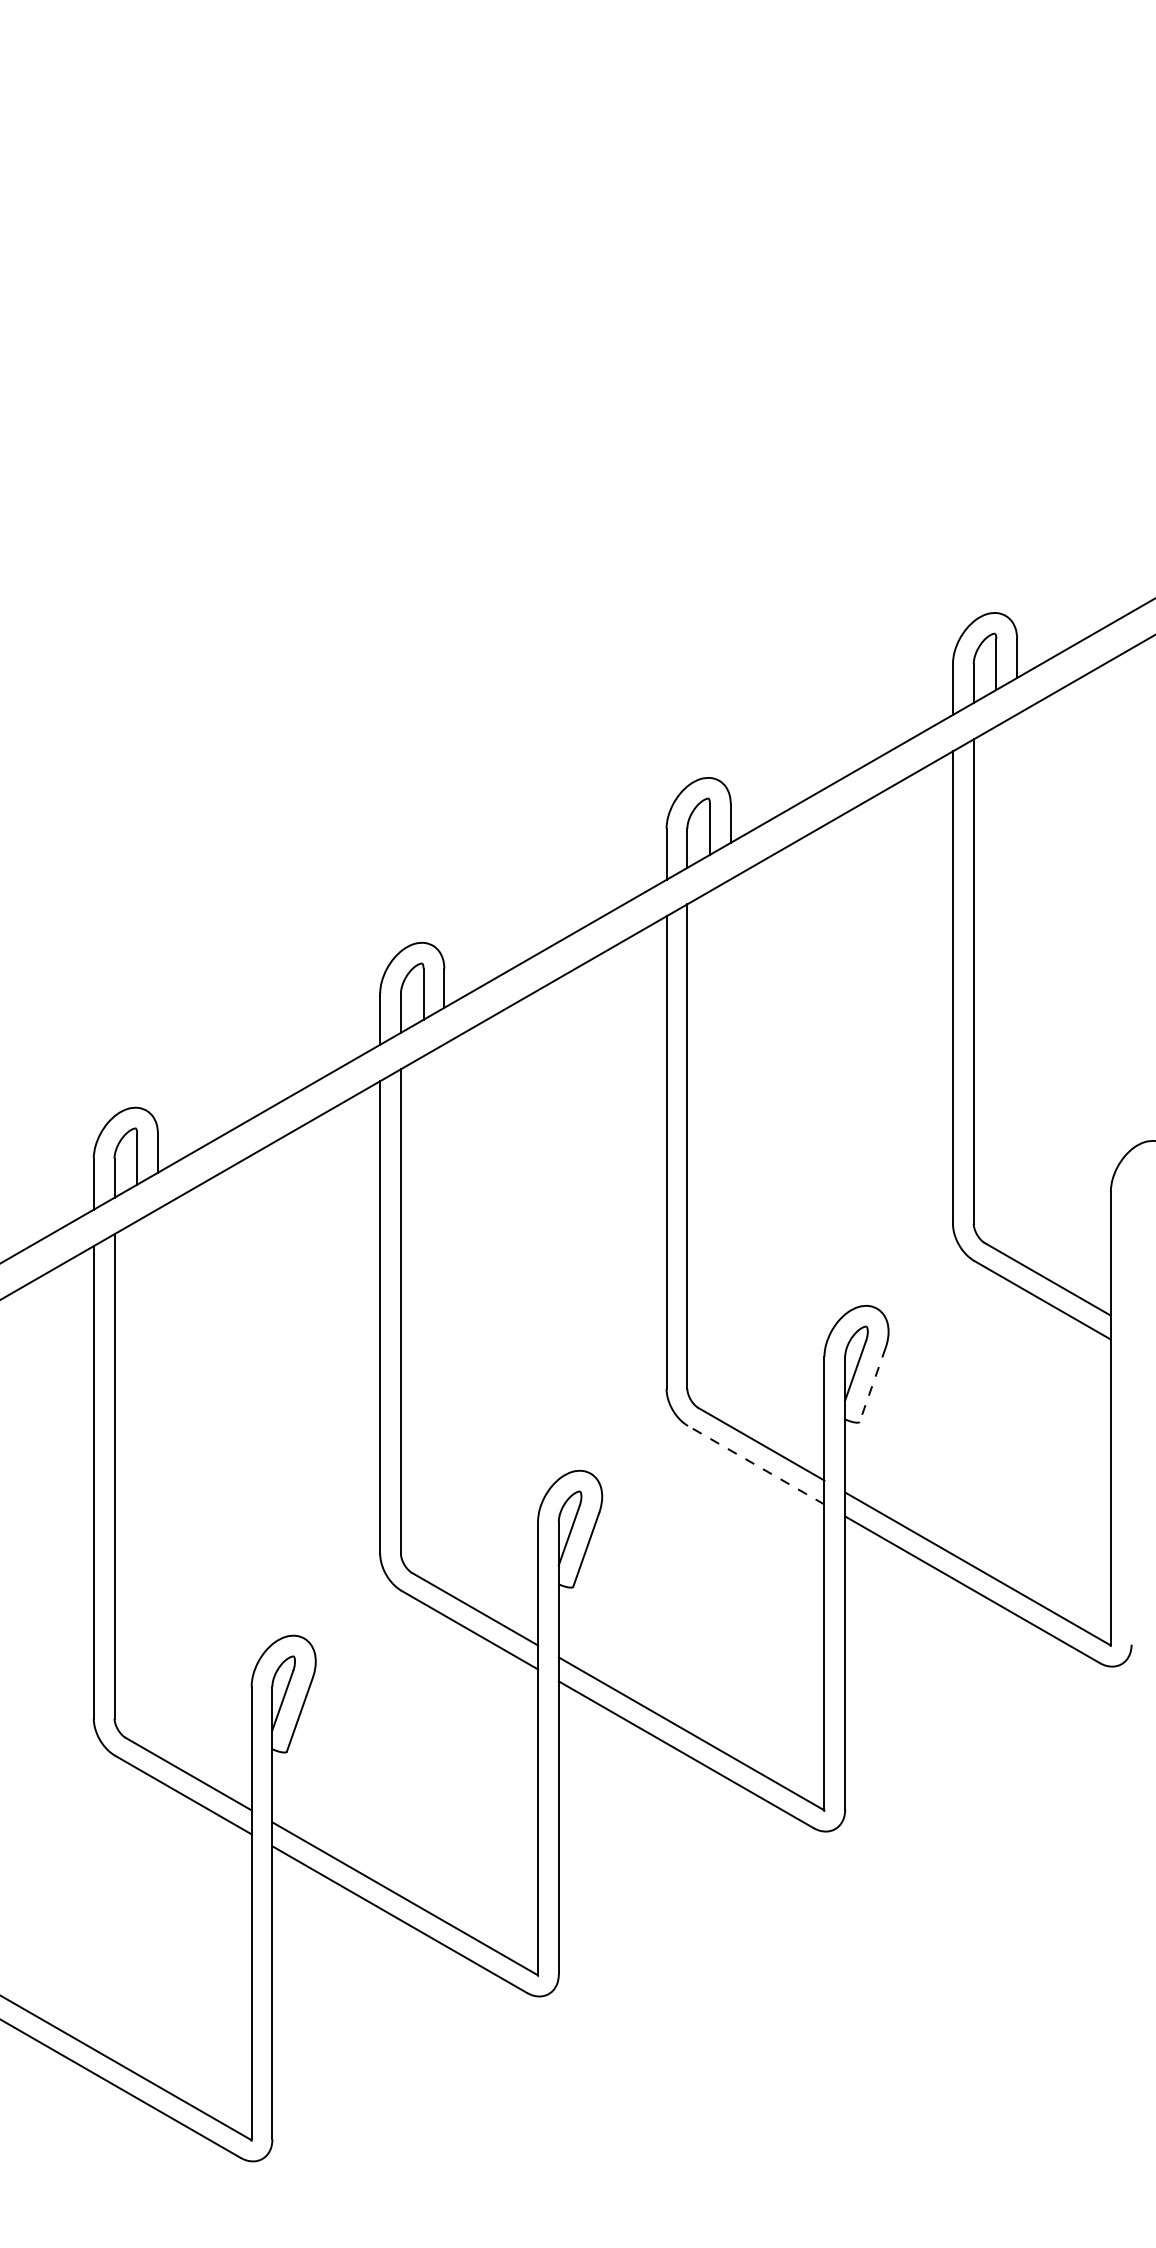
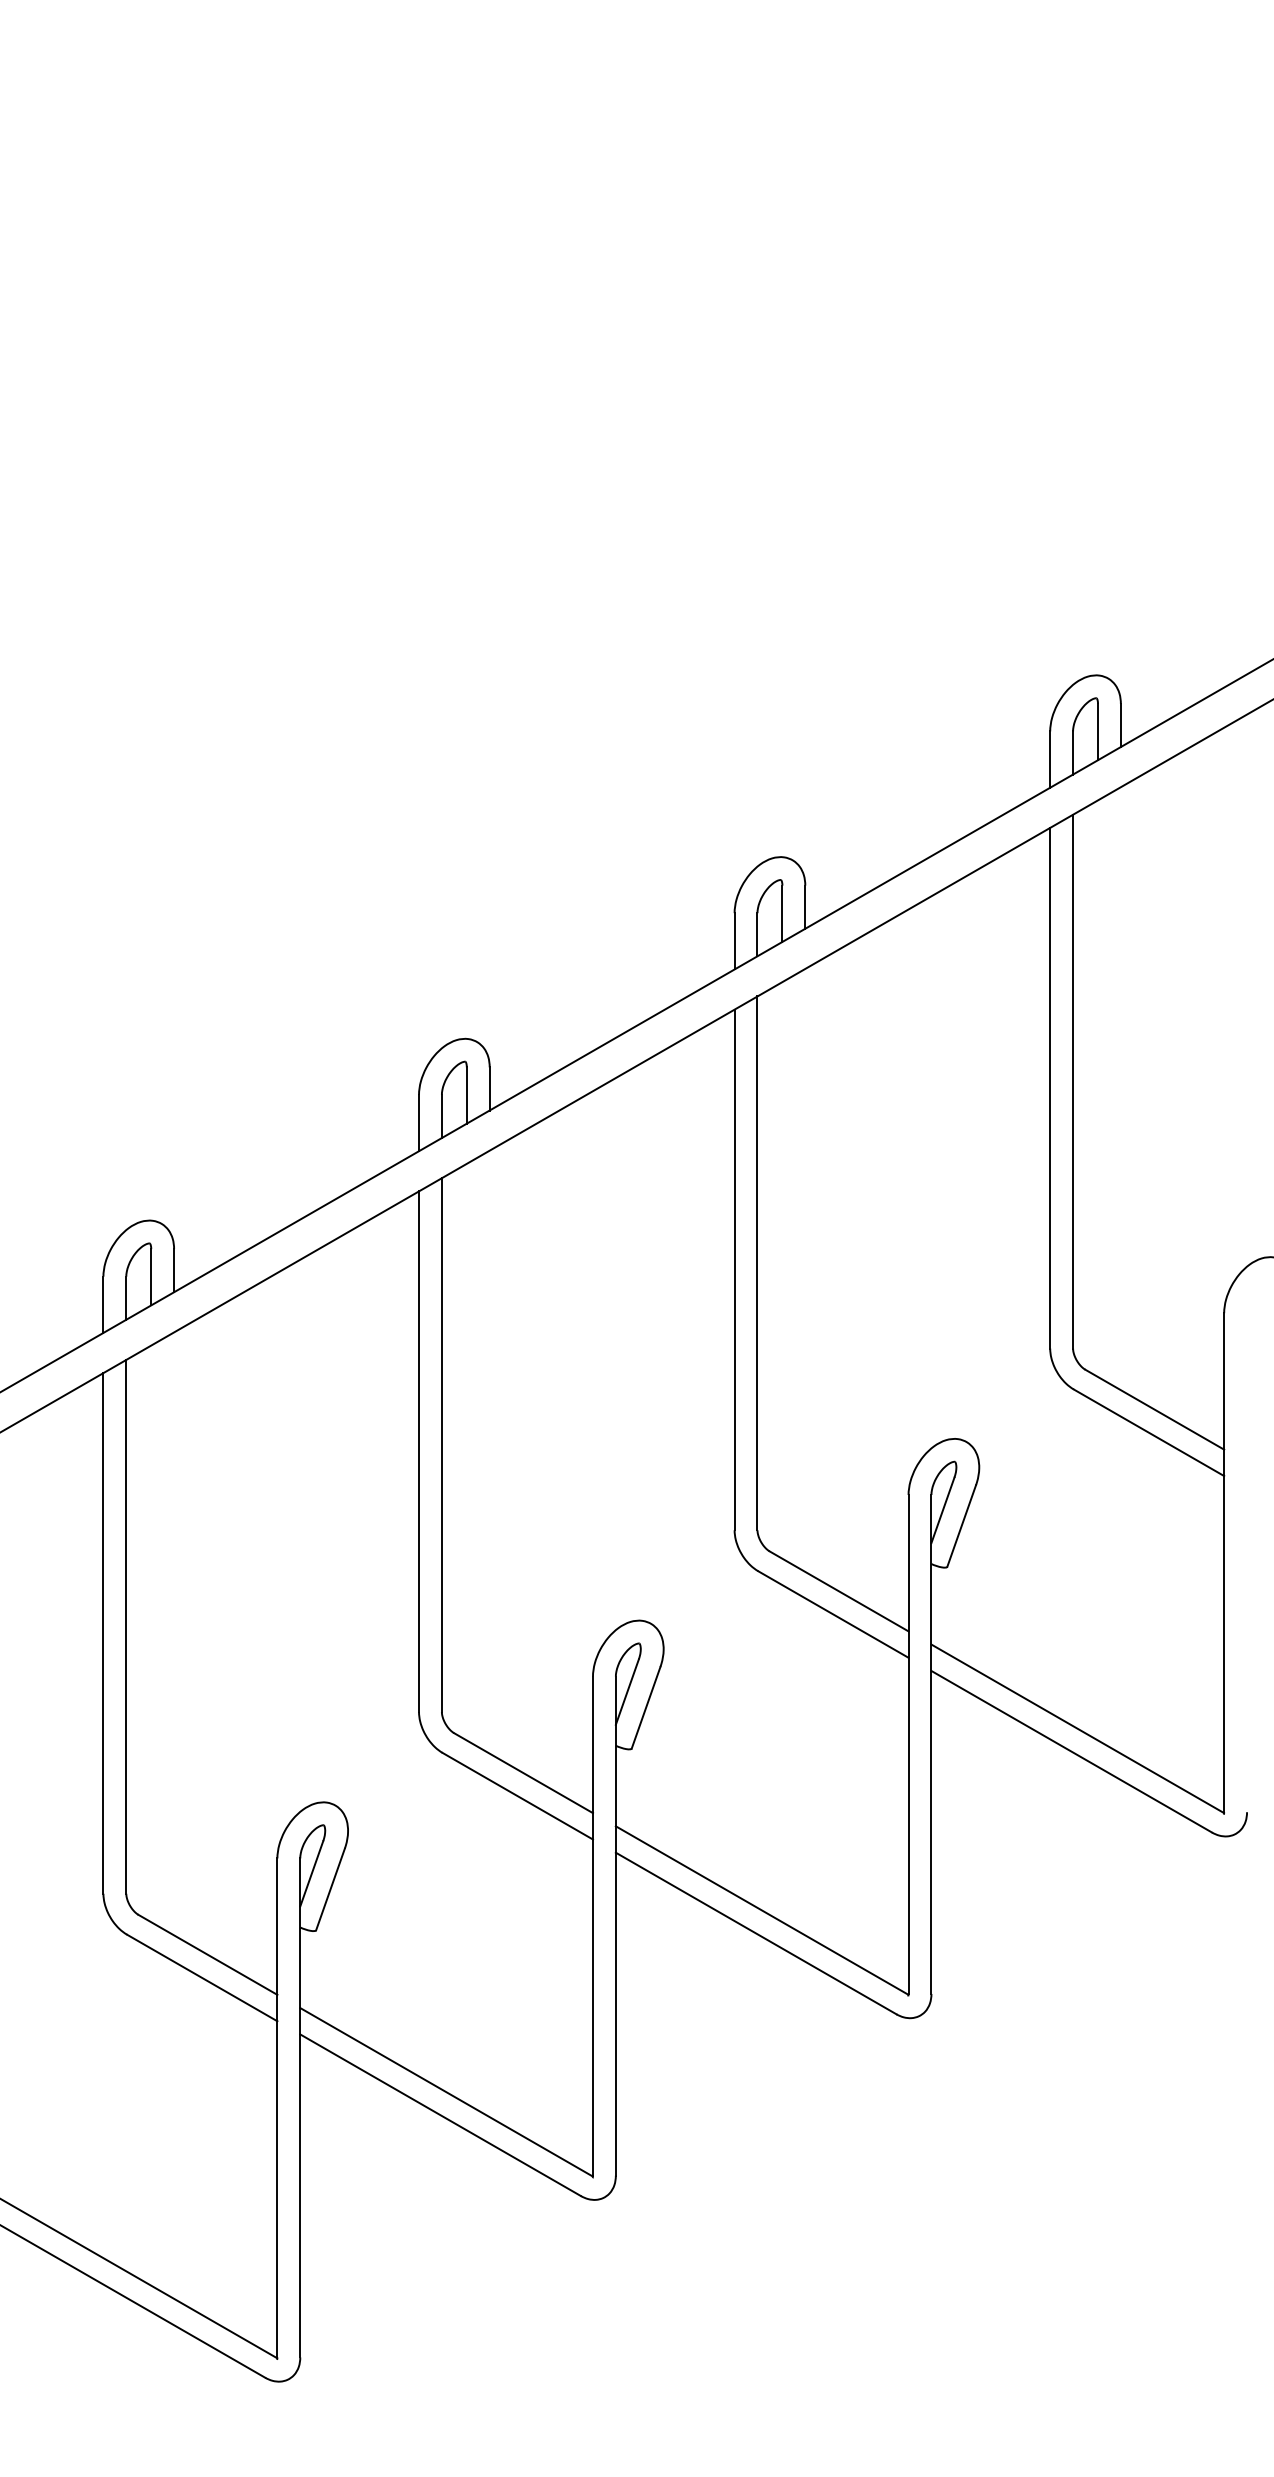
line: (872, 1385) -> (961, 1526), dashed -> solid
line: (756, 1465) -> (833, 1614), dashed -> solid

